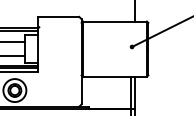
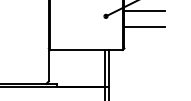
line: (166, 42) -> (144, 11), added
line: (166, 56) -> (144, 27), added

